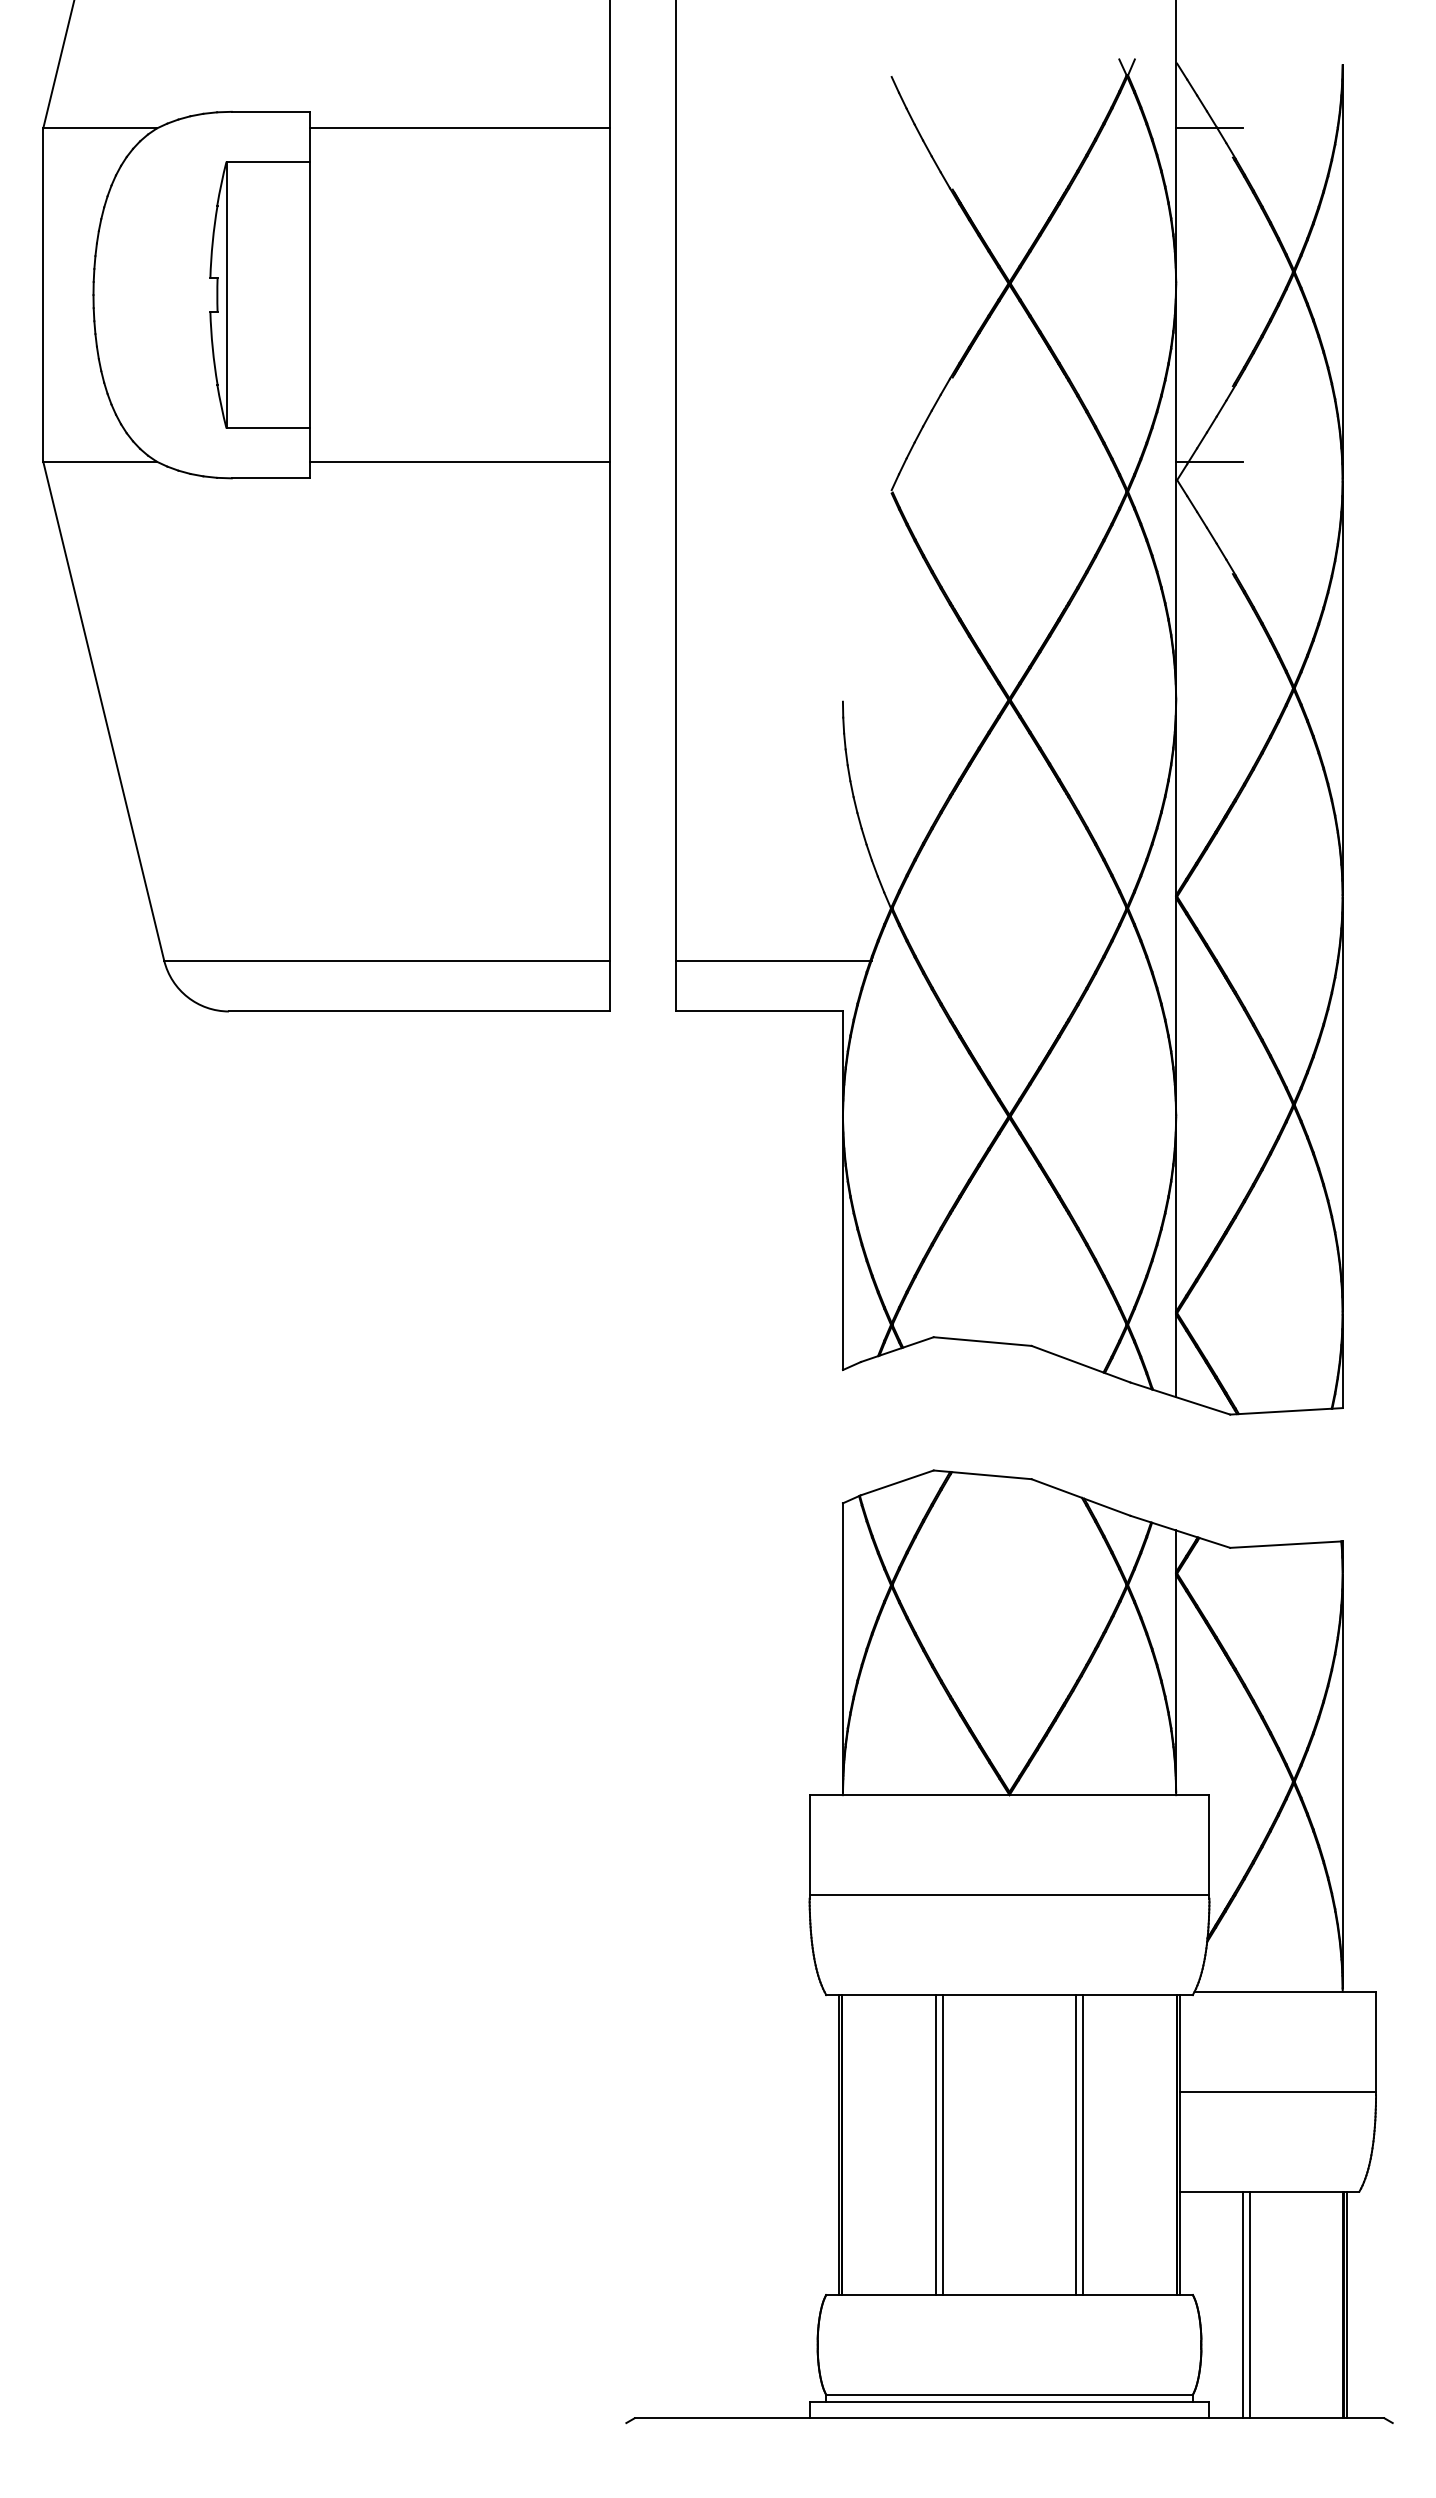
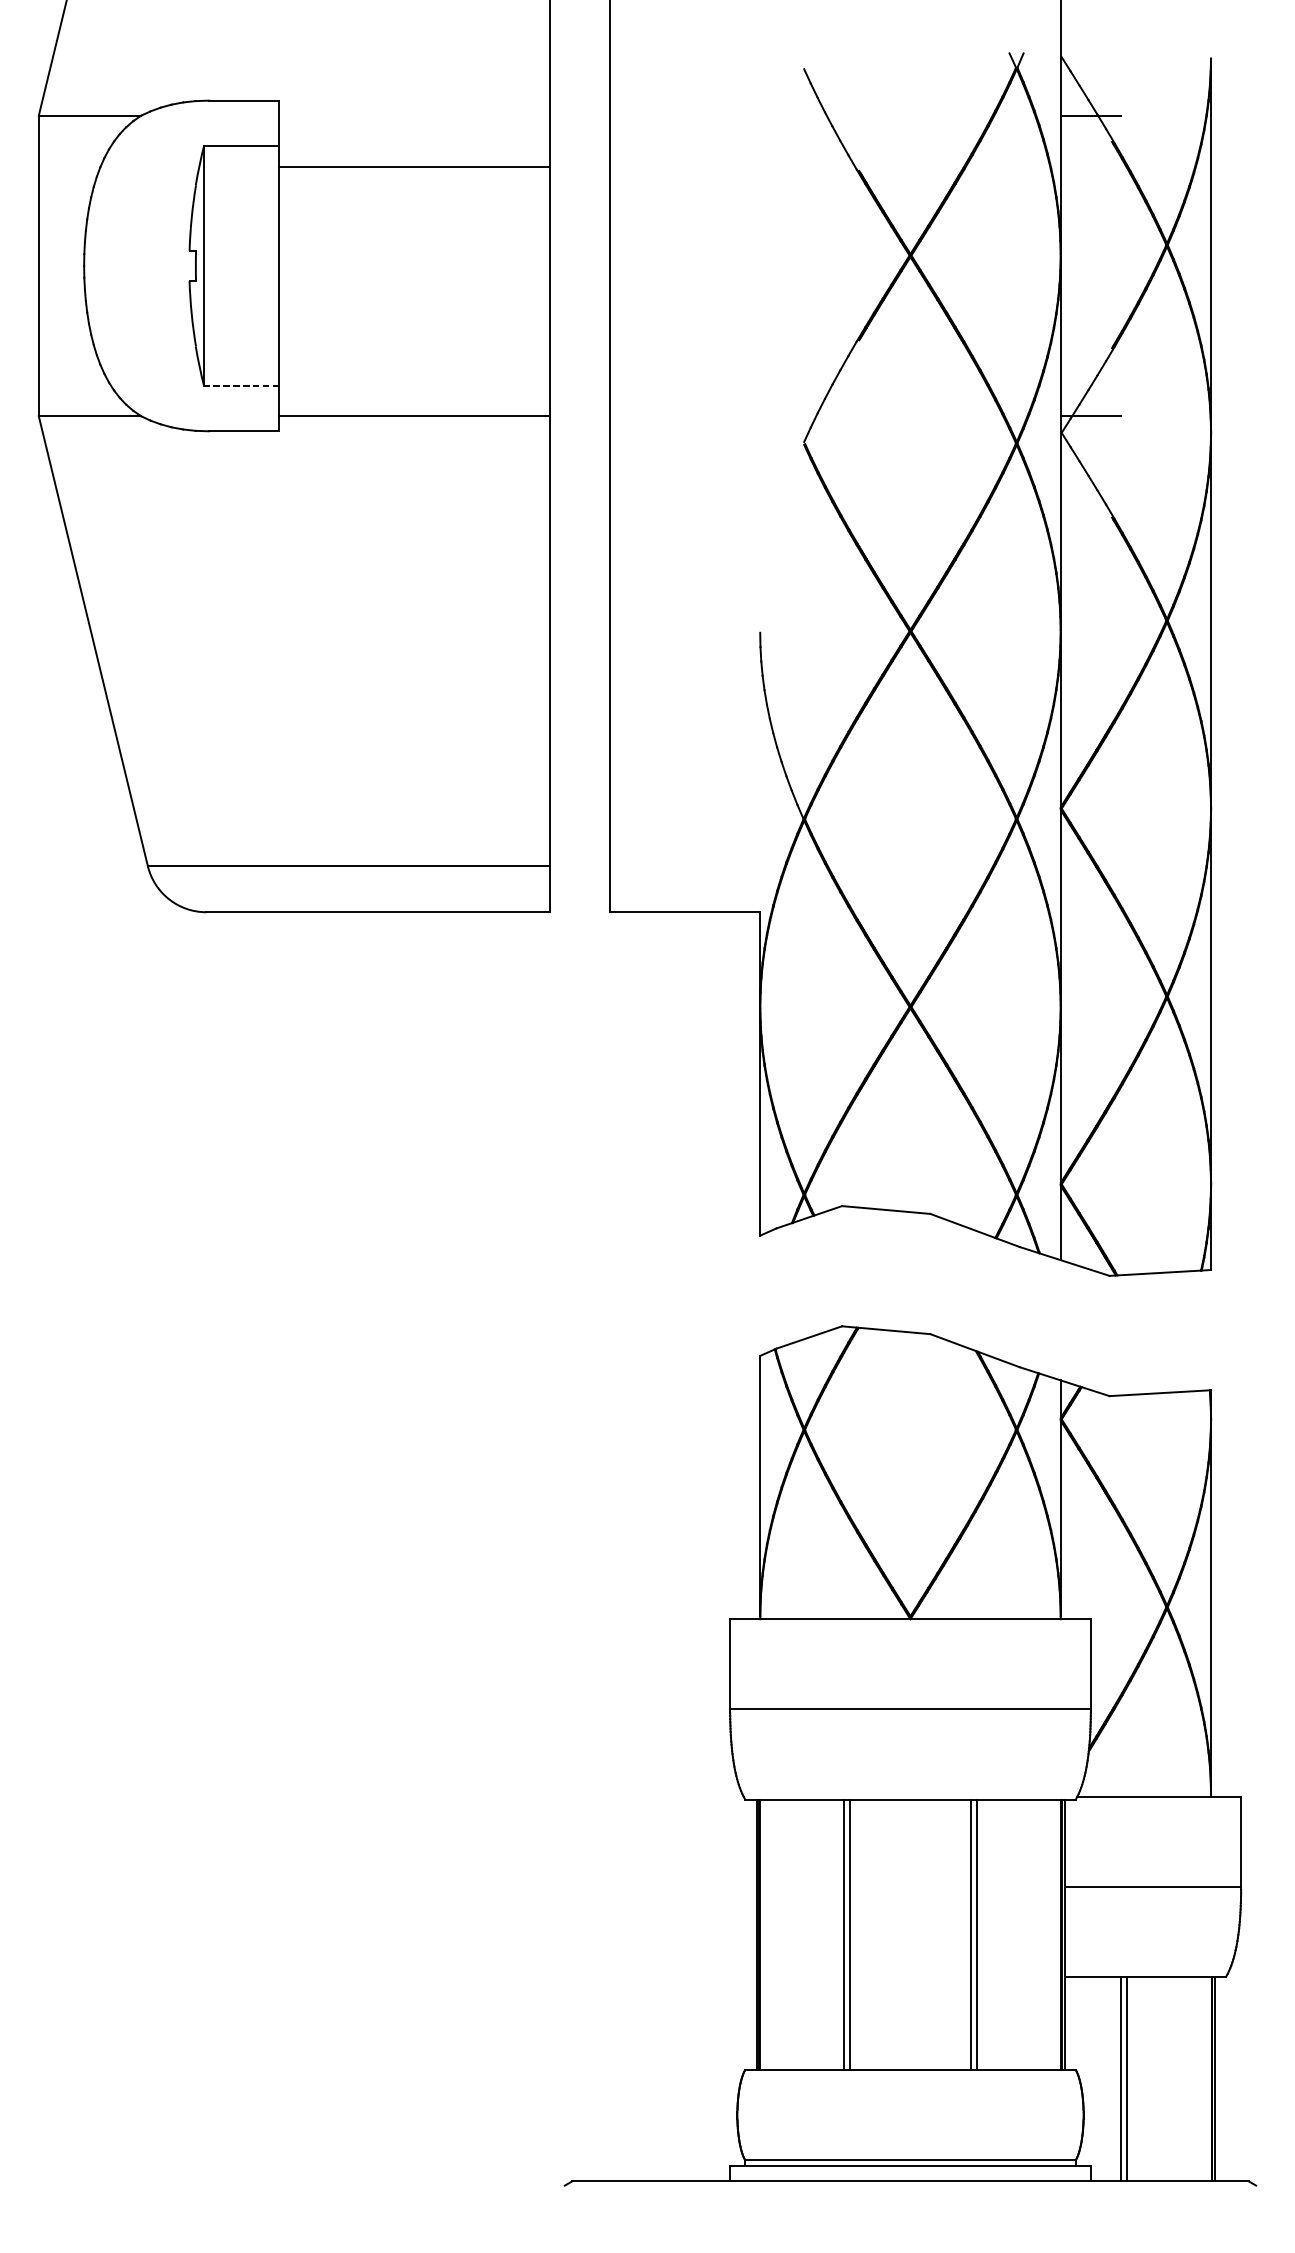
line: (459, 128) -> (414, 167), moved
line: (268, 428) -> (242, 386), solid -> dashed
line: (773, 960) -> (697, 866), removed

